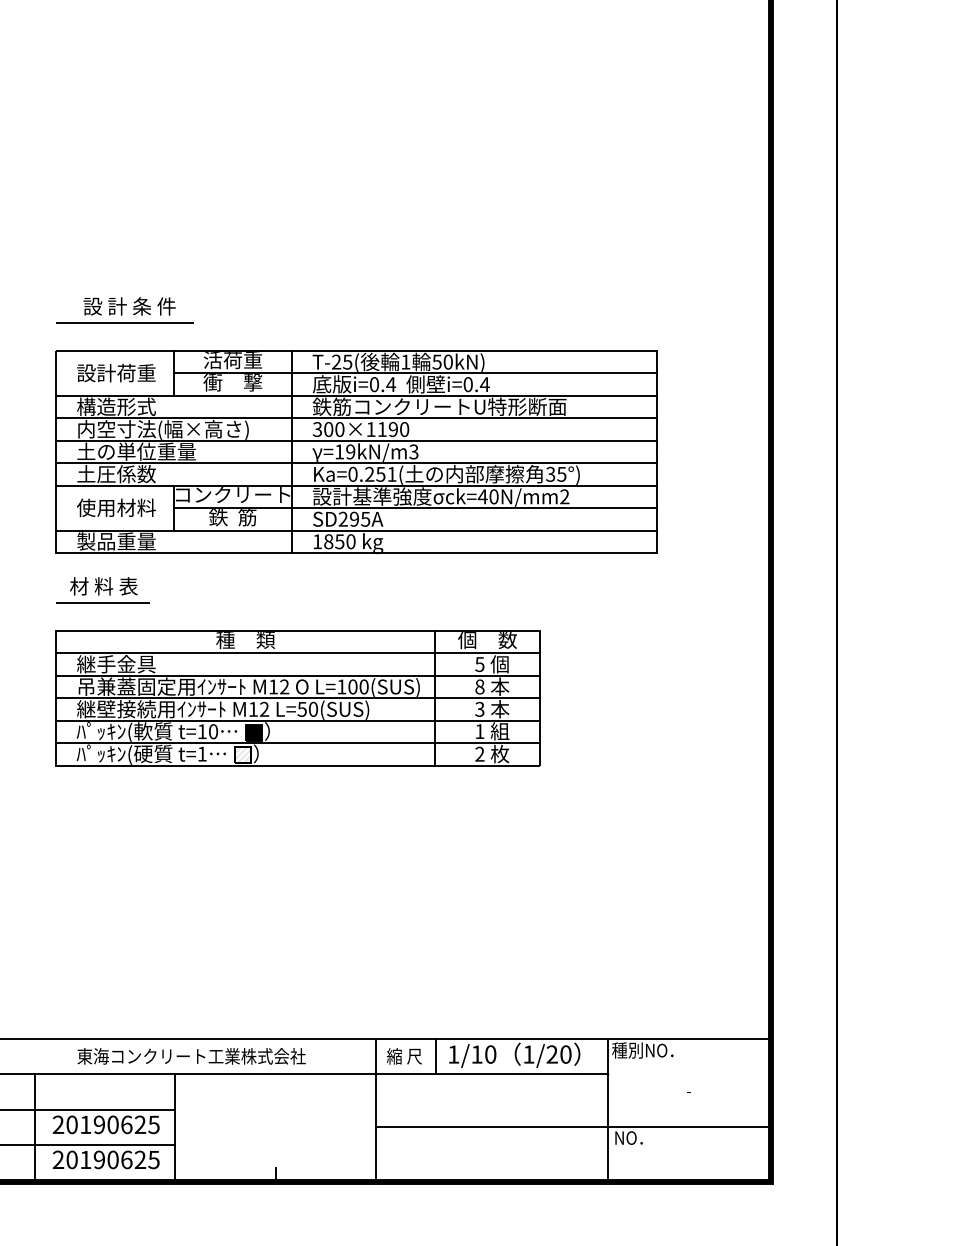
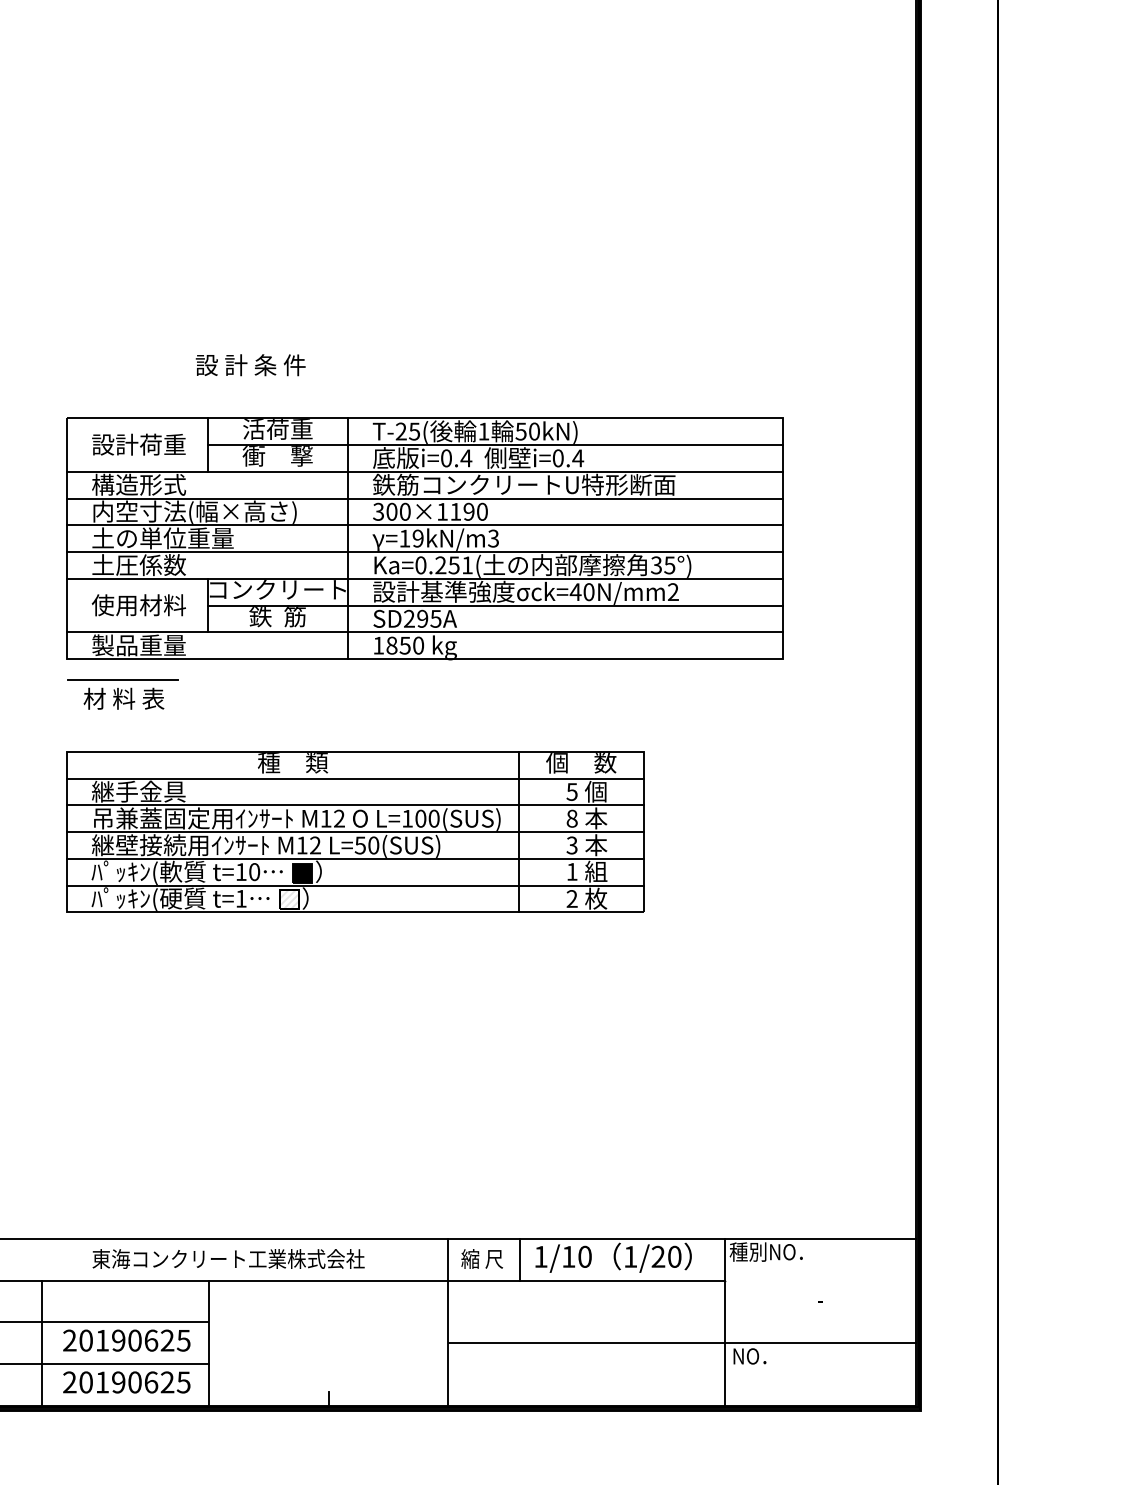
text: (129, 306) -> (250, 365), moved
line: (124, 322) -> (148, 384), removed
line: (102, 602) -> (122, 679), moved

